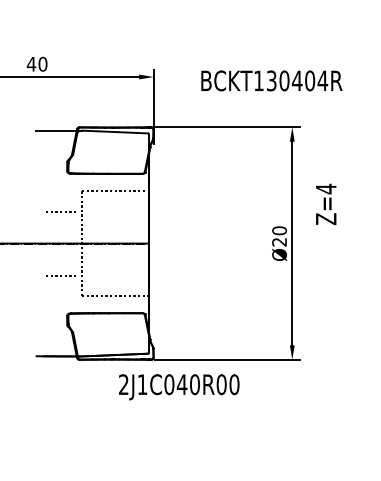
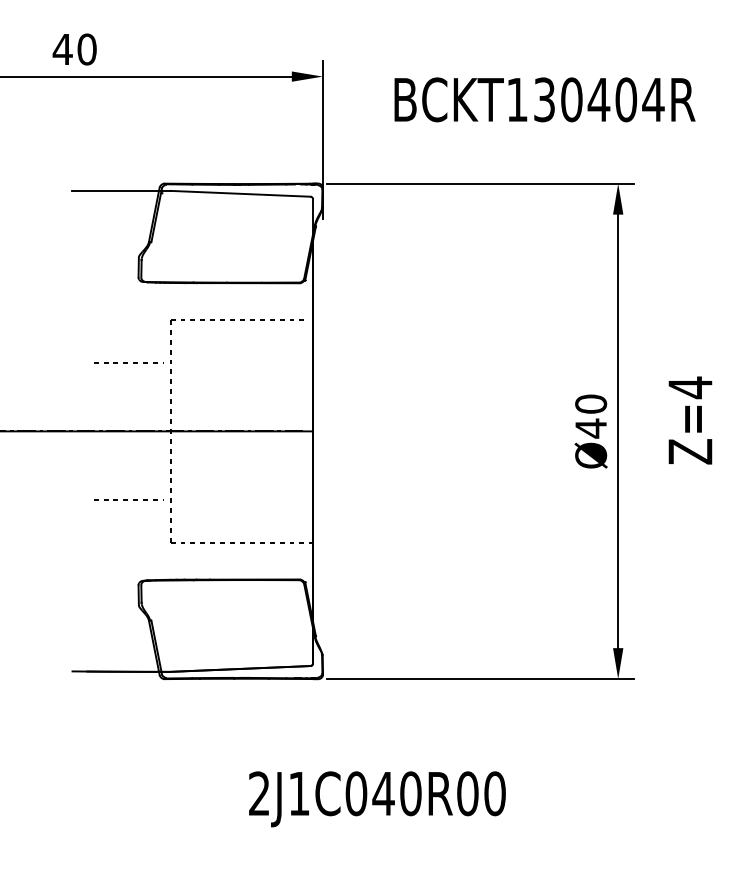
text: (271, 80) -> (544, 98), moved
text: (326, 204) -> (691, 420), moved
text: (279, 241) -> (590, 426), Ø20 -> Ø40
text: (179, 387) -> (377, 799), moved

